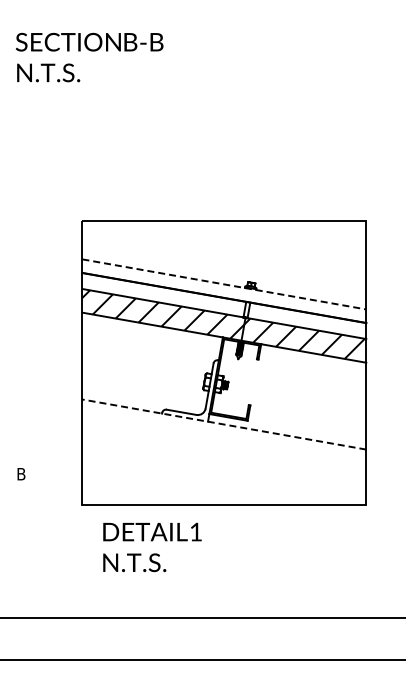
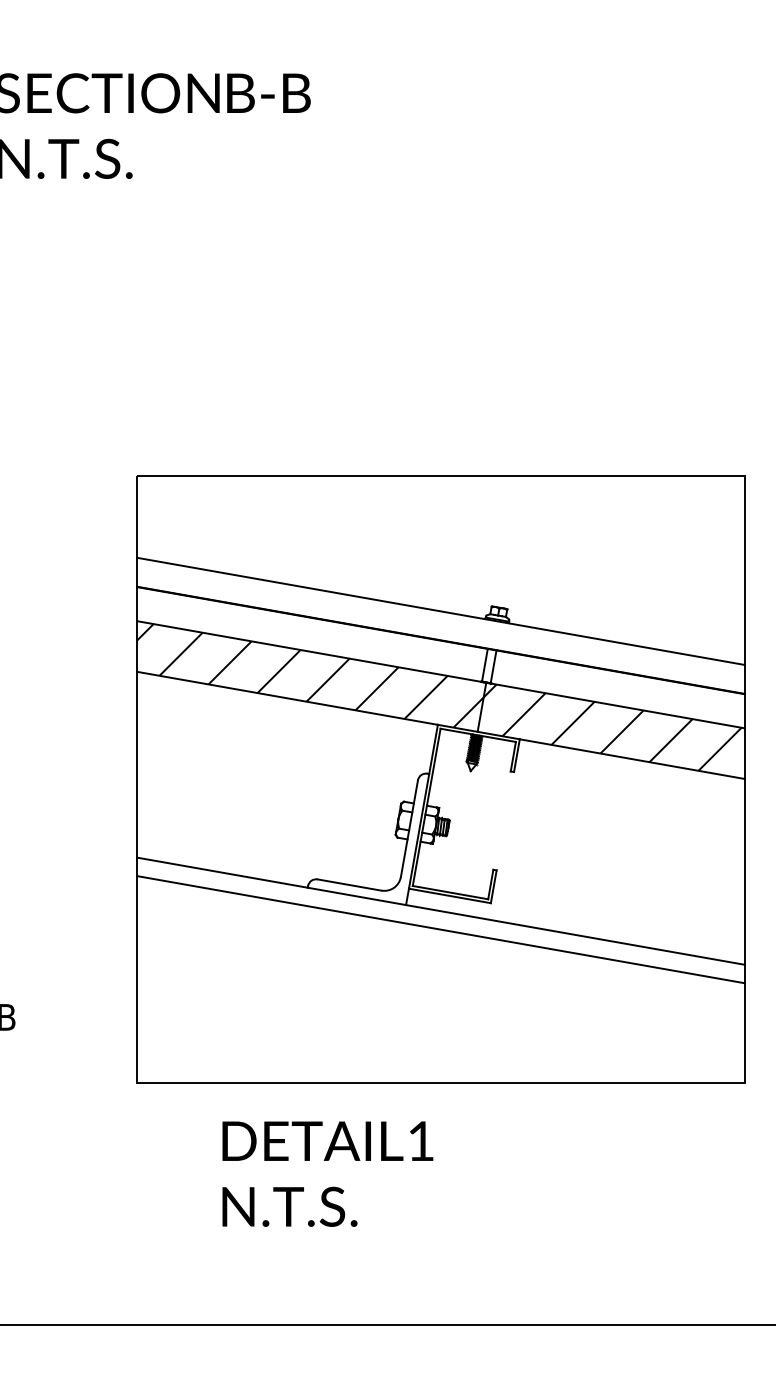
line: (224, 284) -> (441, 611), dashed -> solid
line: (223, 424) -> (439, 911), dashed -> solid
line: (224, 433) -> (441, 930), added
text: (152, 547) -> (327, 1174), moved

